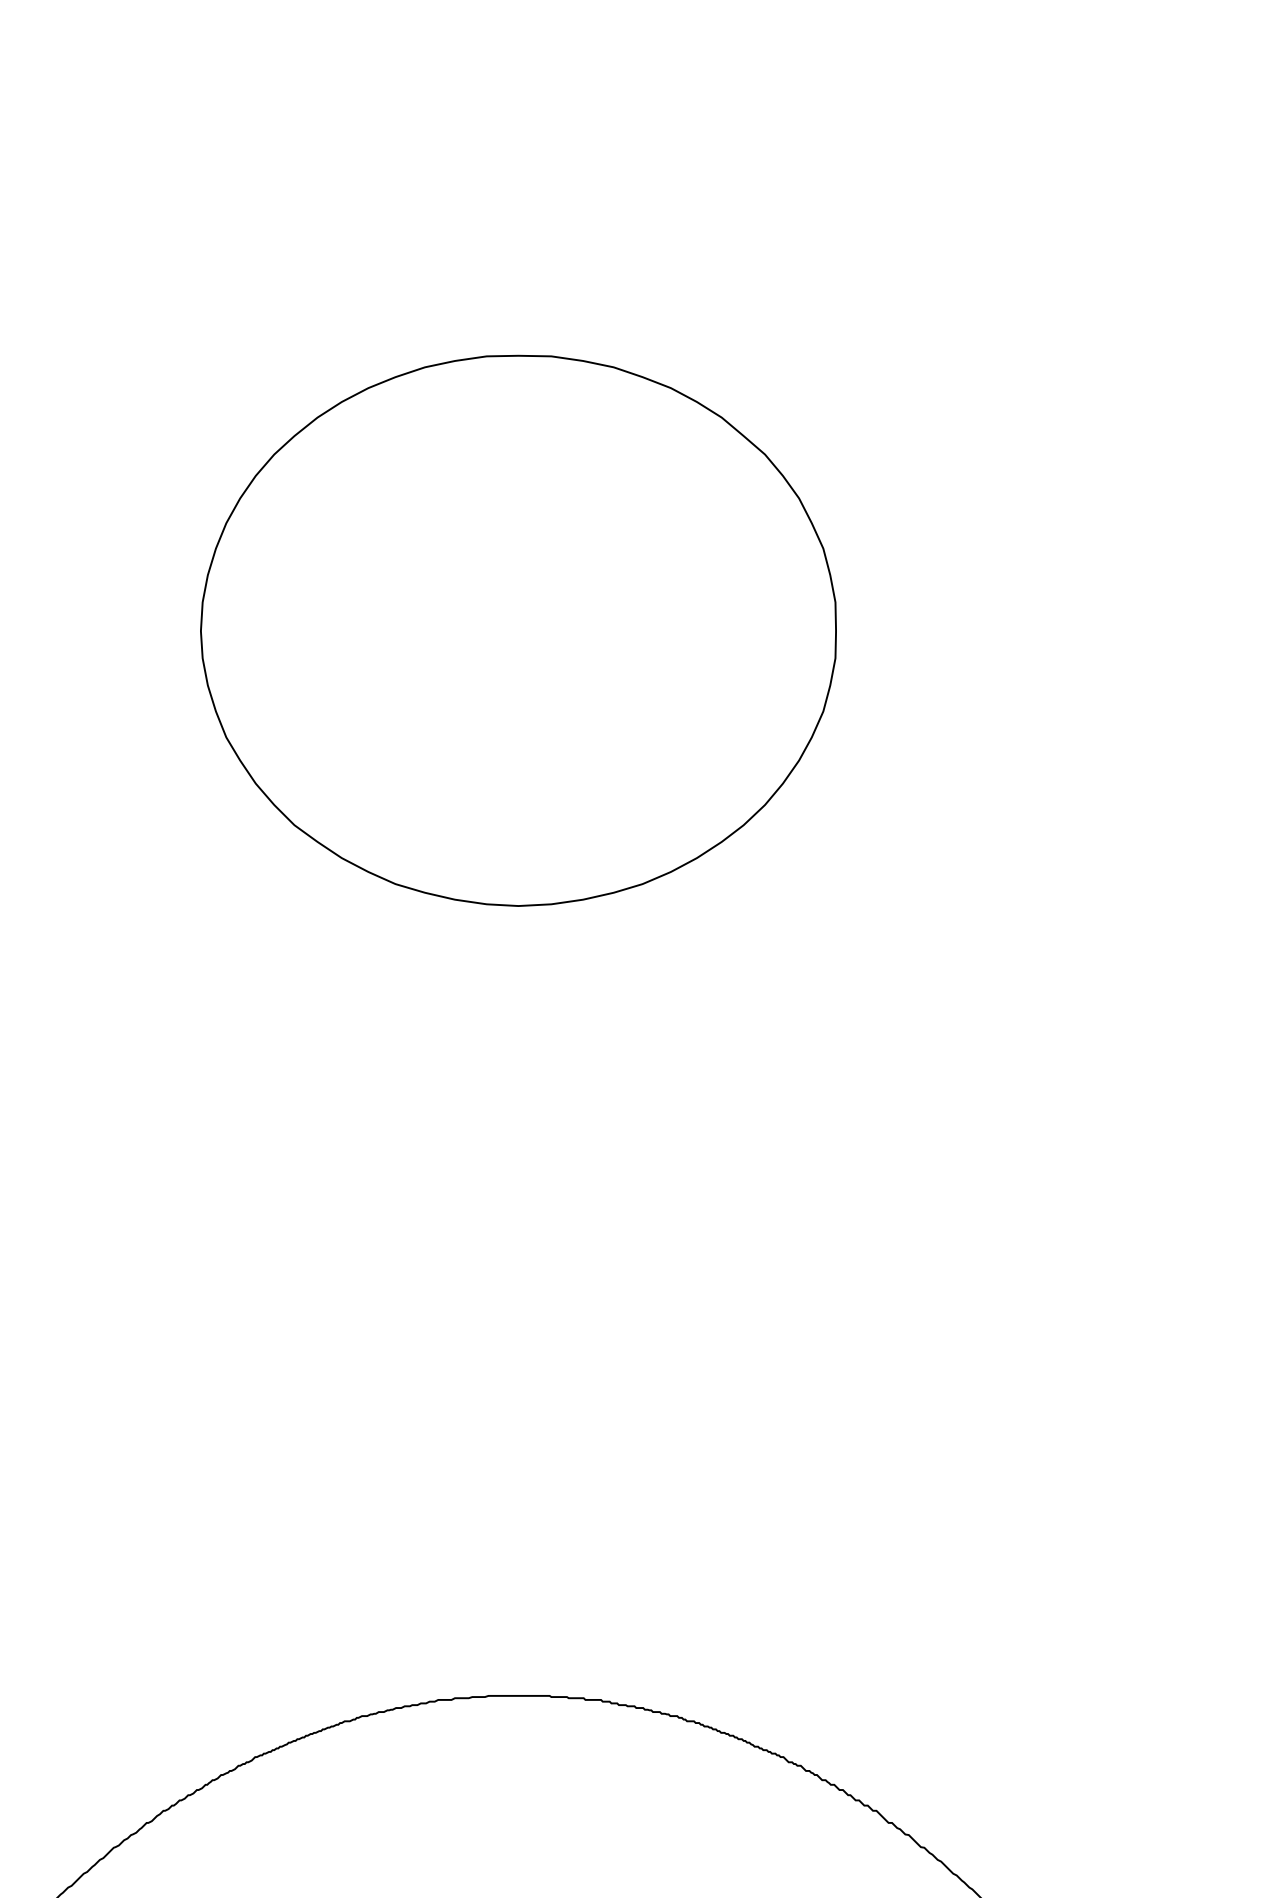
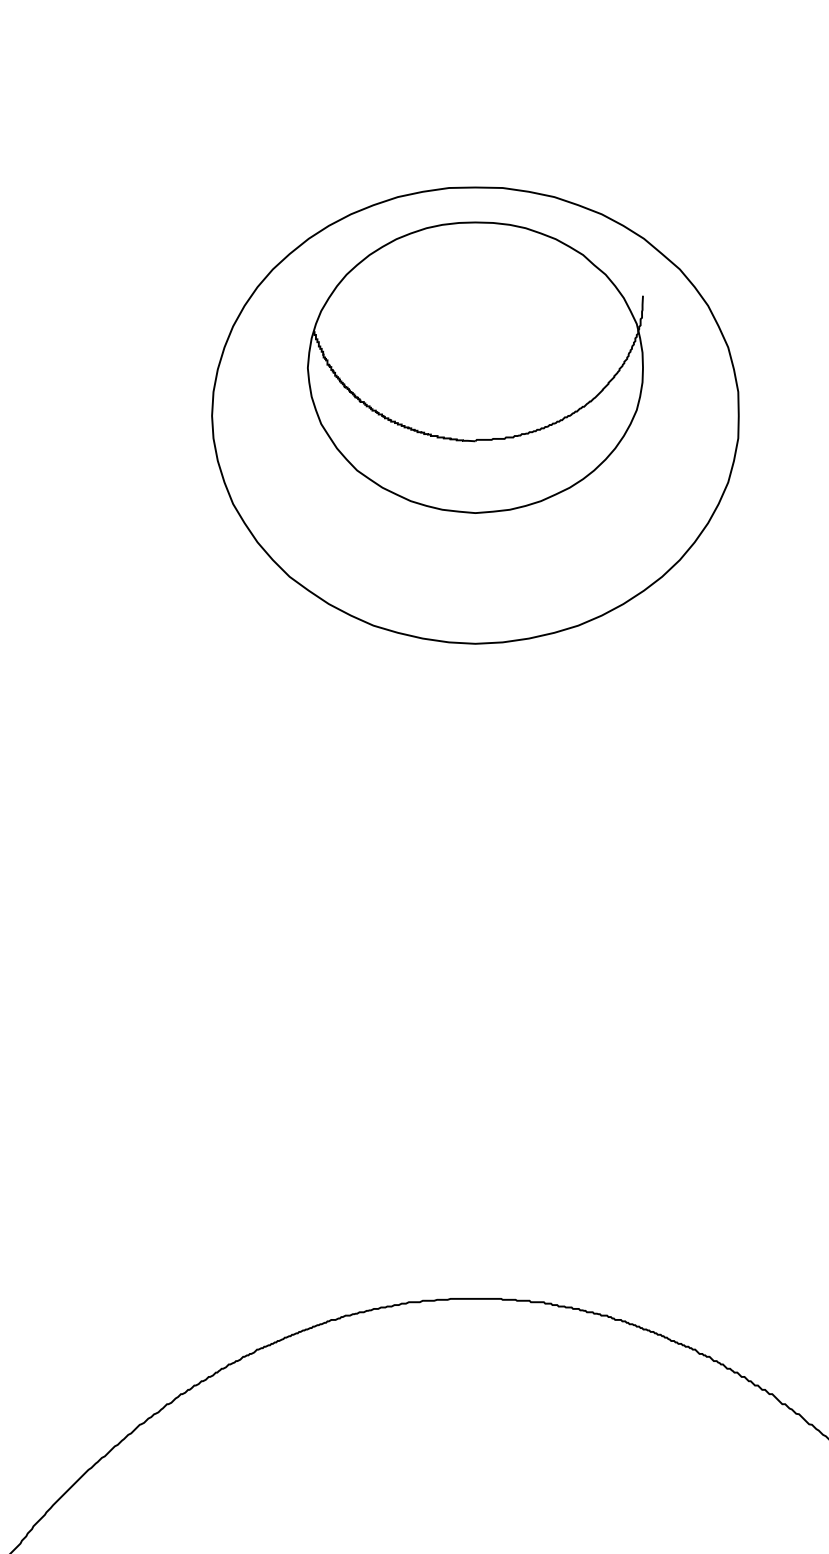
part: (518, 573) -> (475, 368), added

